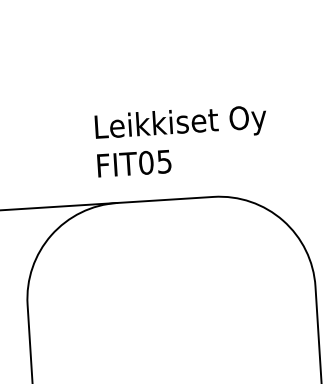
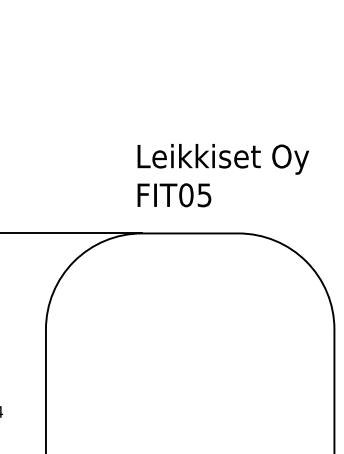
text: (181, 140) -> (222, 175), moved

